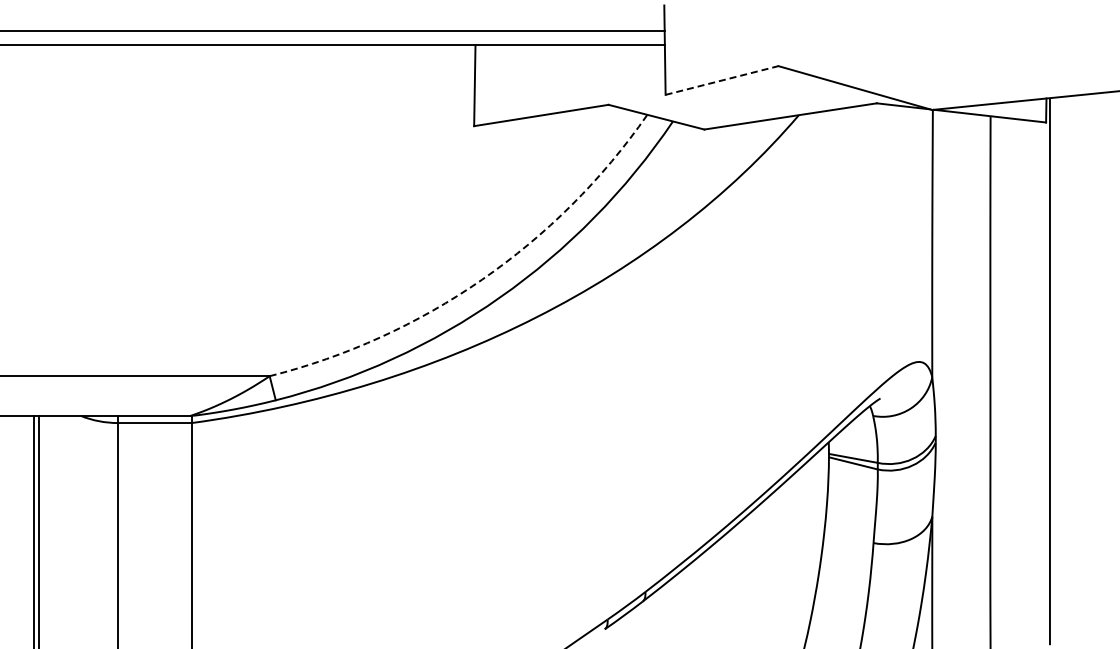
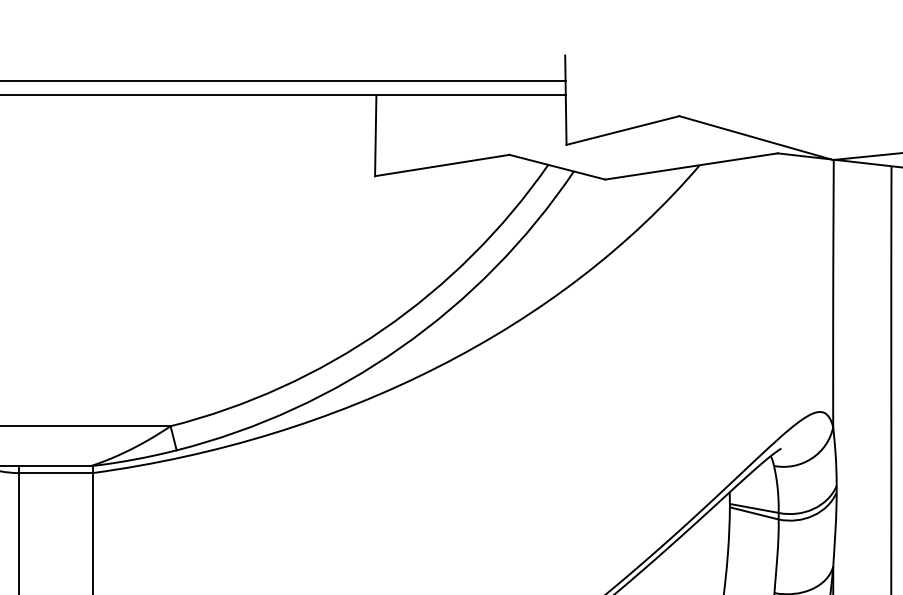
line: (722, 80) -> (623, 130), dashed -> solid
arc: (482, 279) -> (383, 329), dashed -> solid

